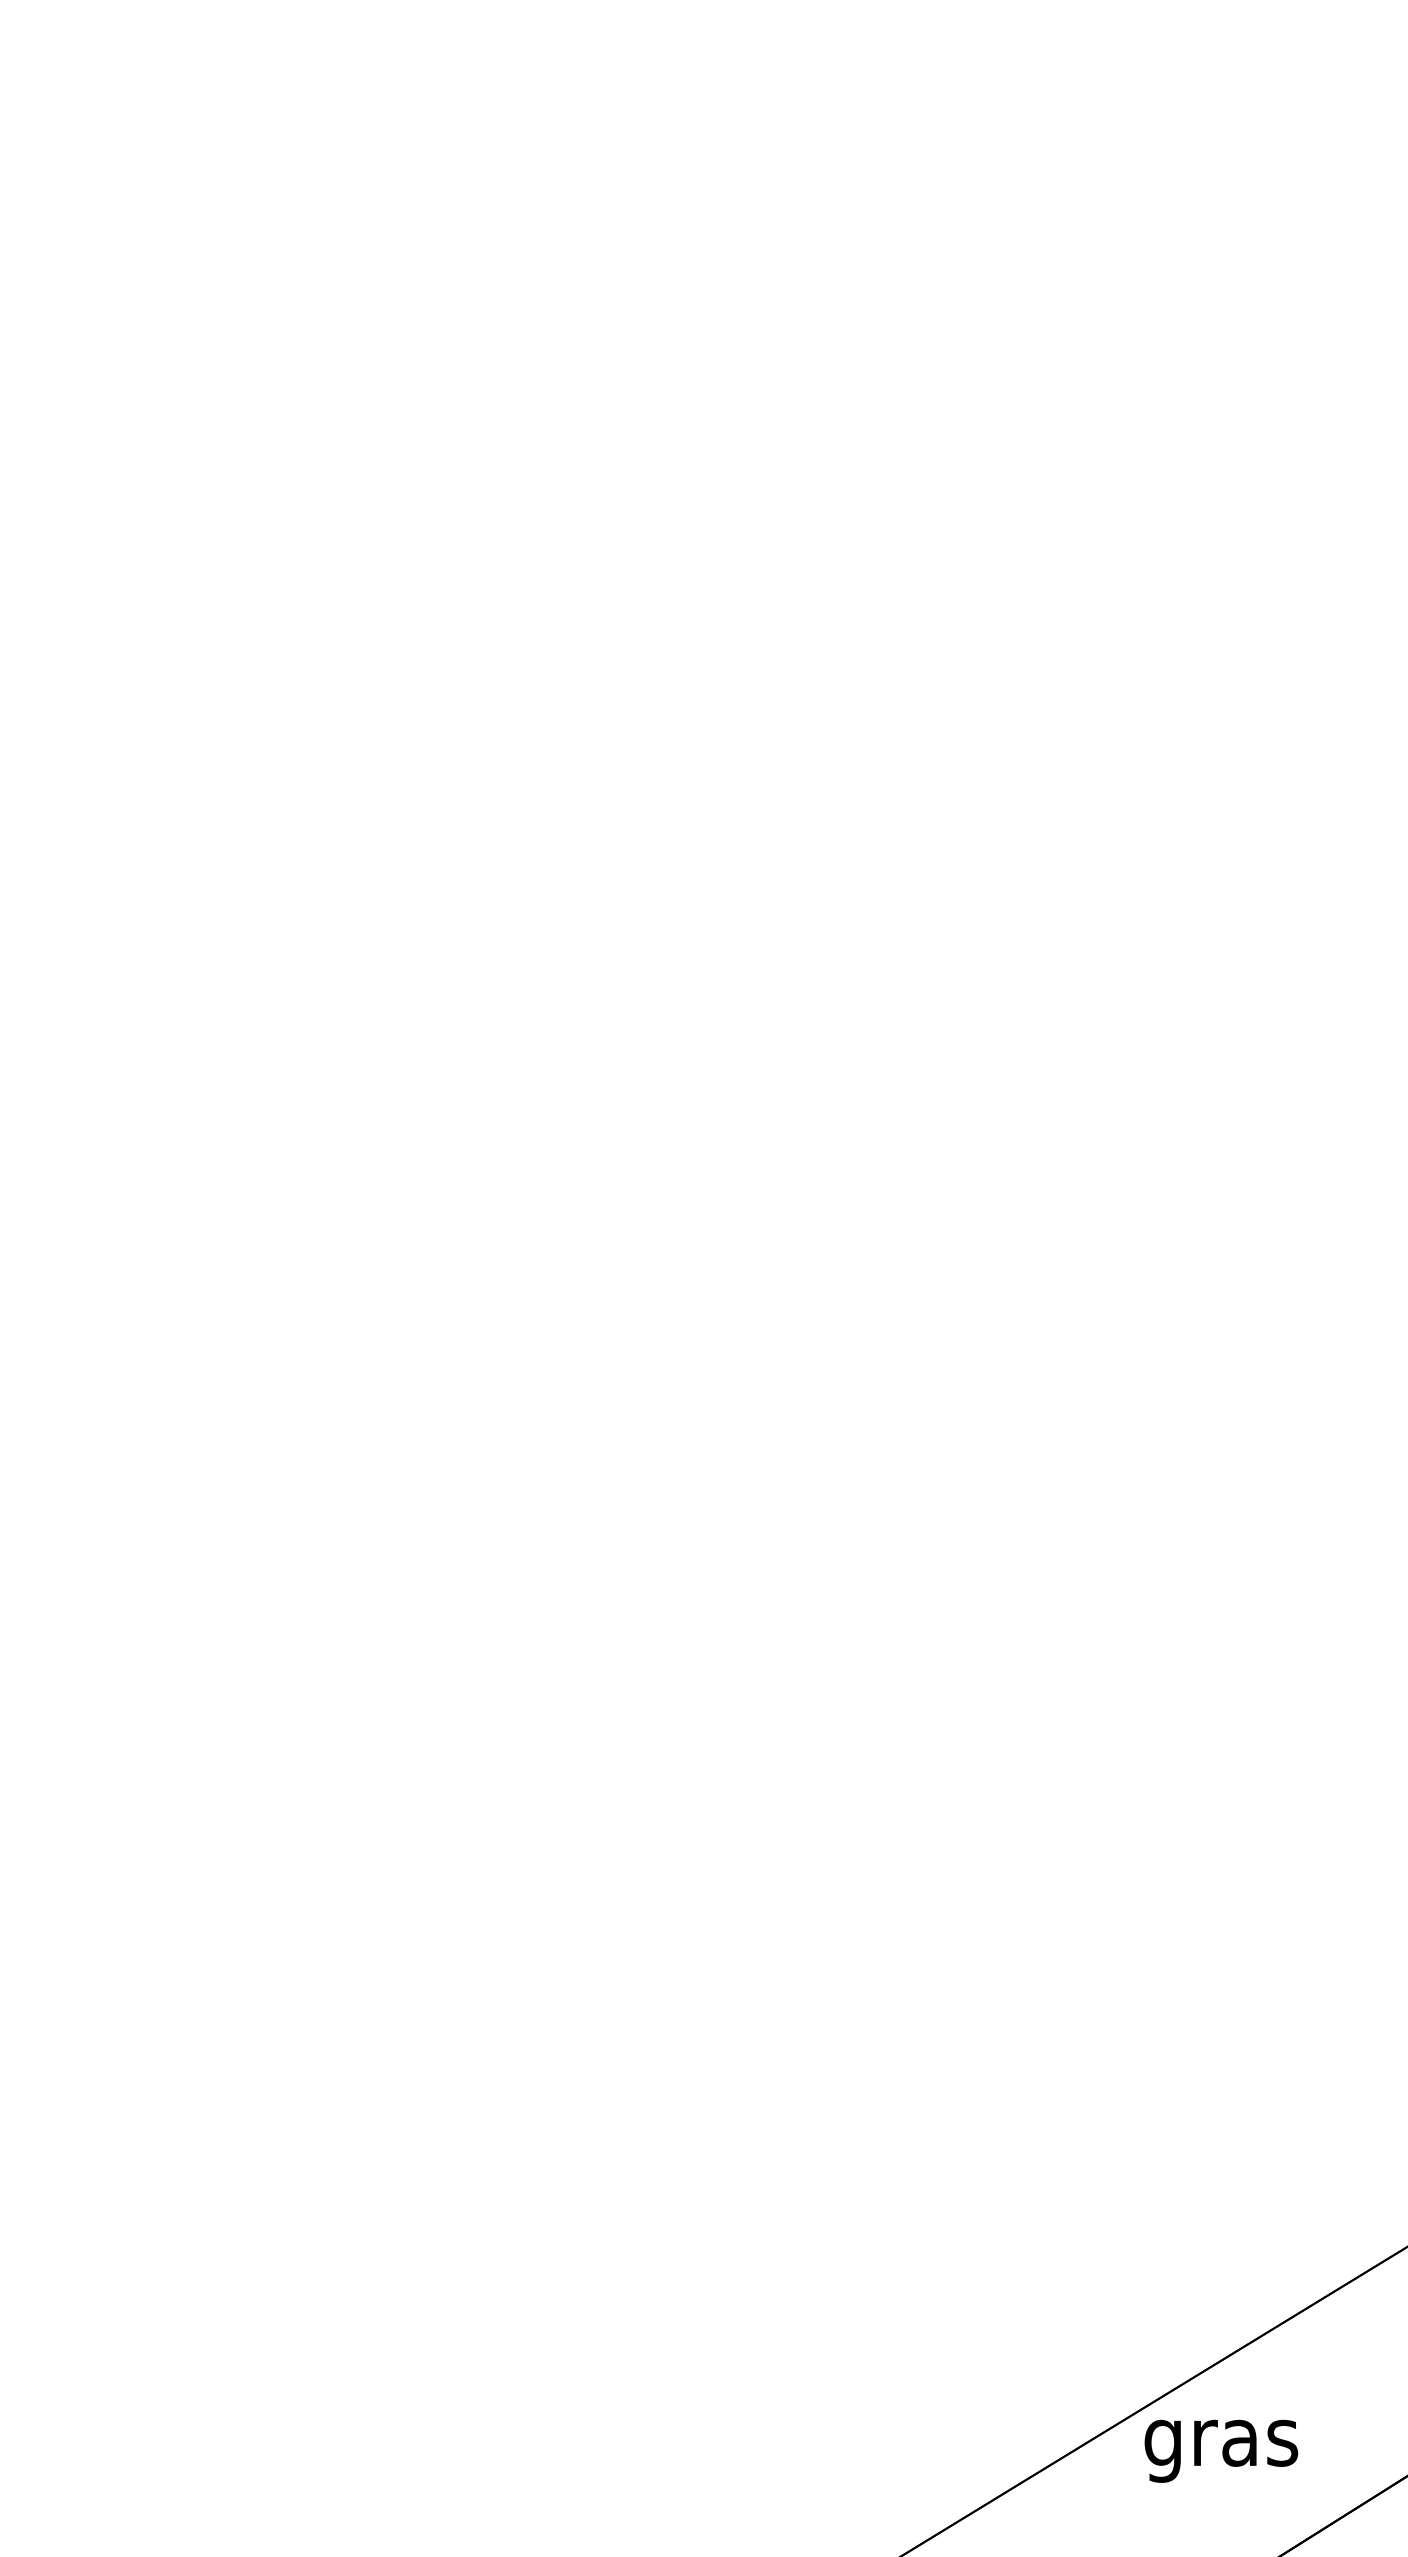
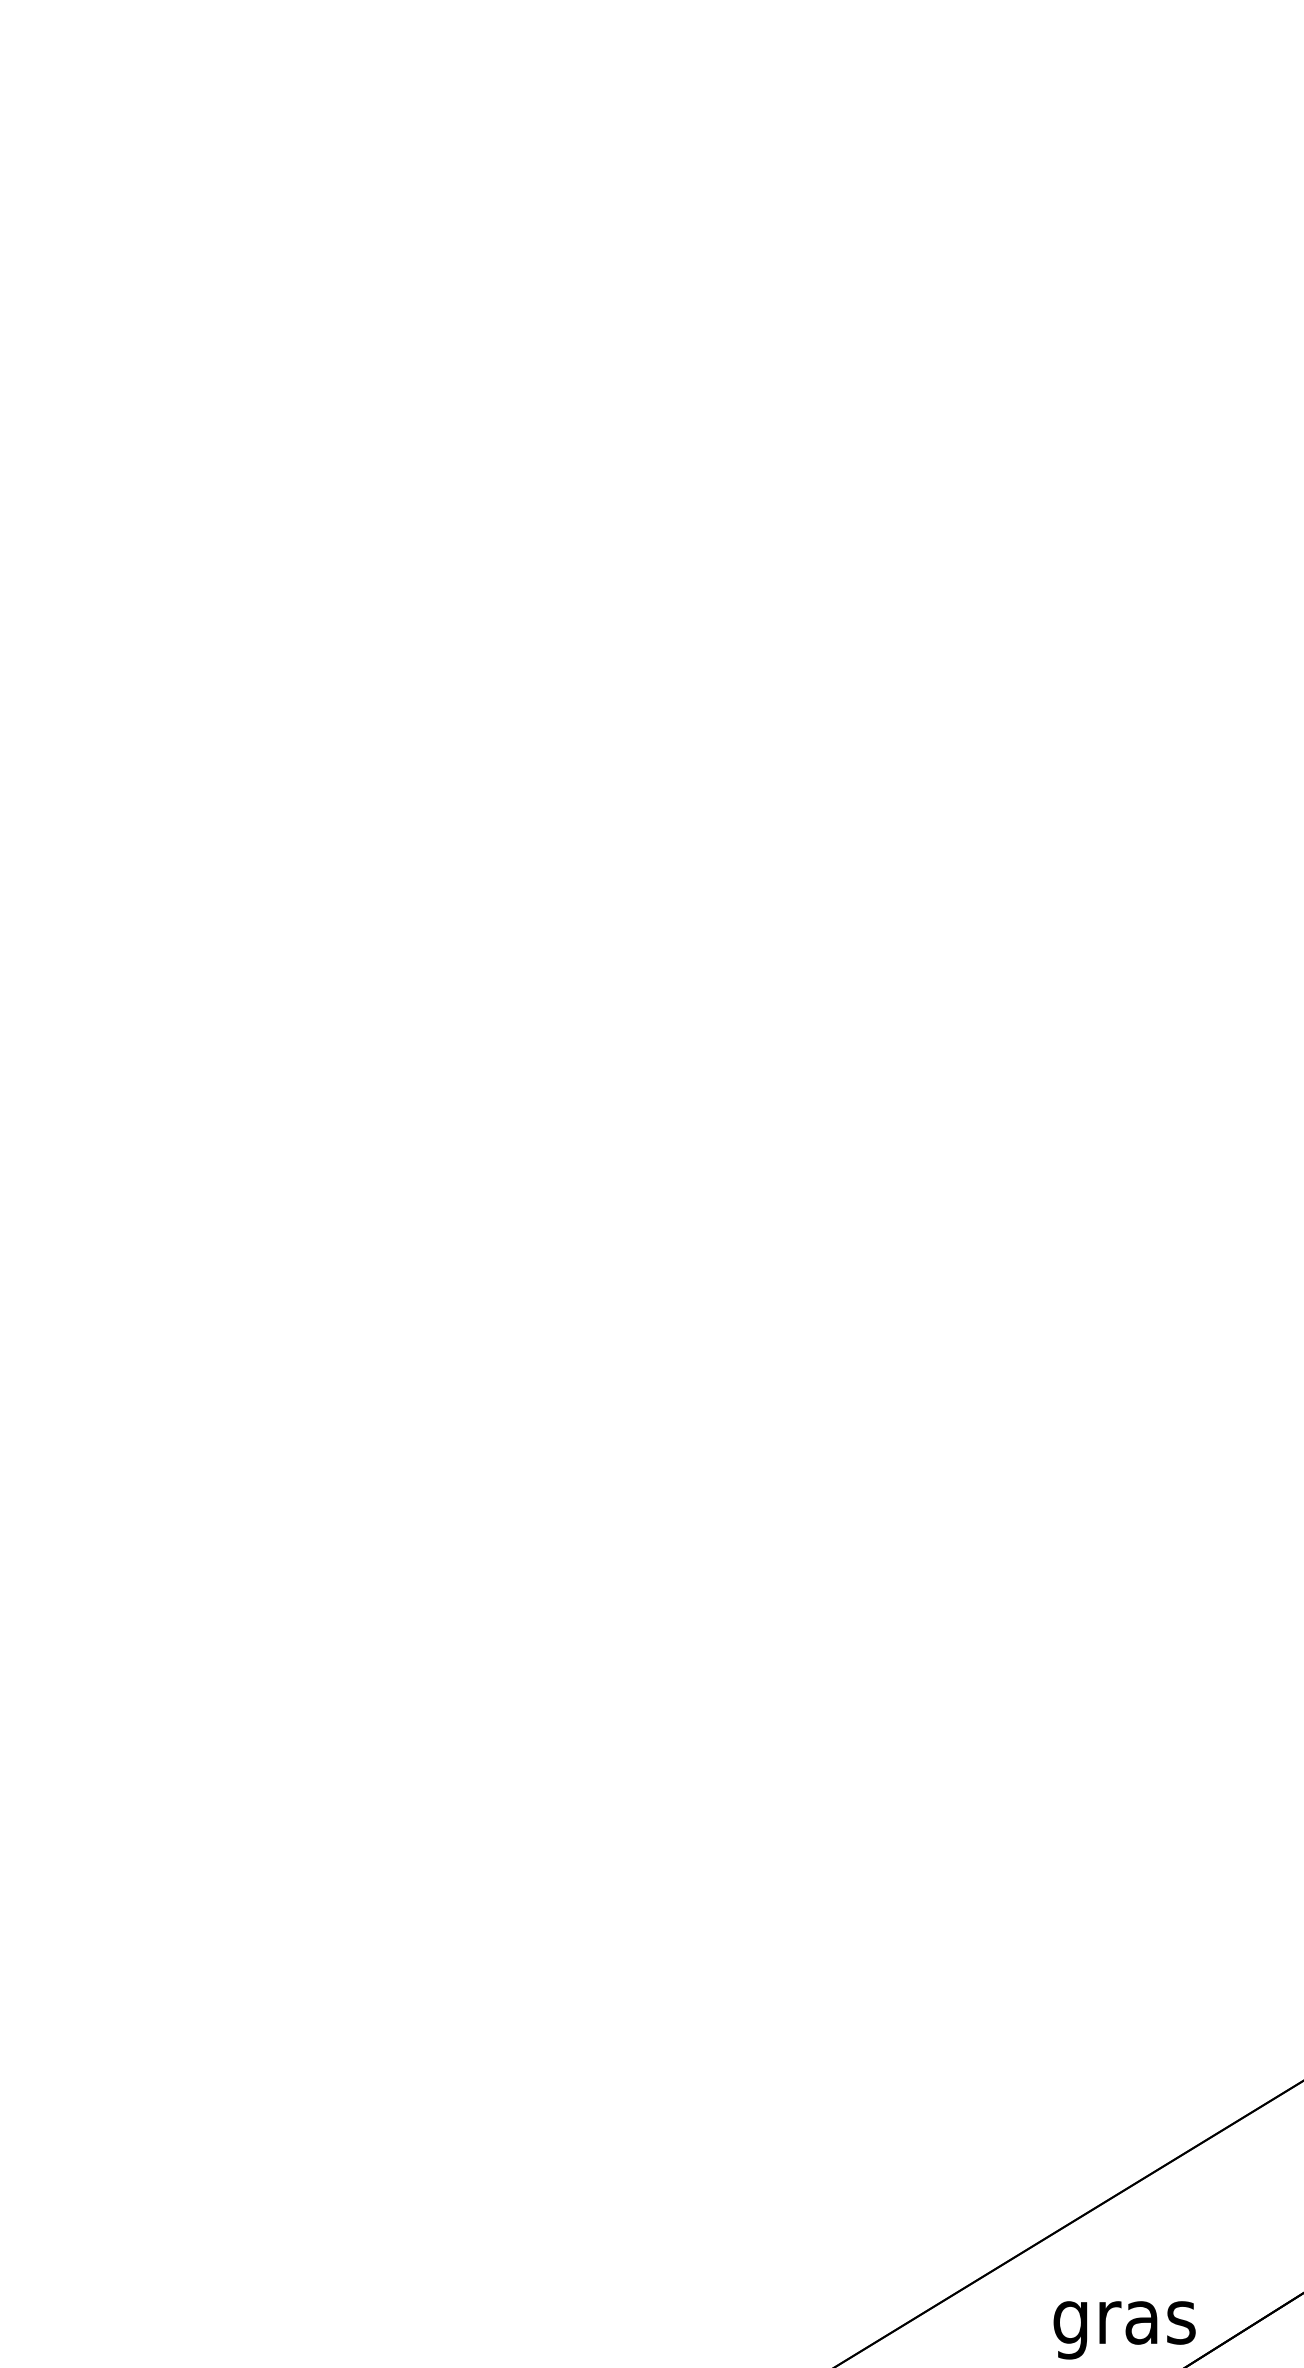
text: (1221, 2450) -> (1124, 2329), moved

